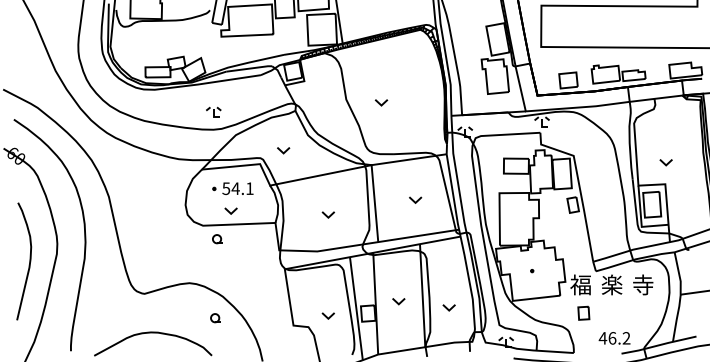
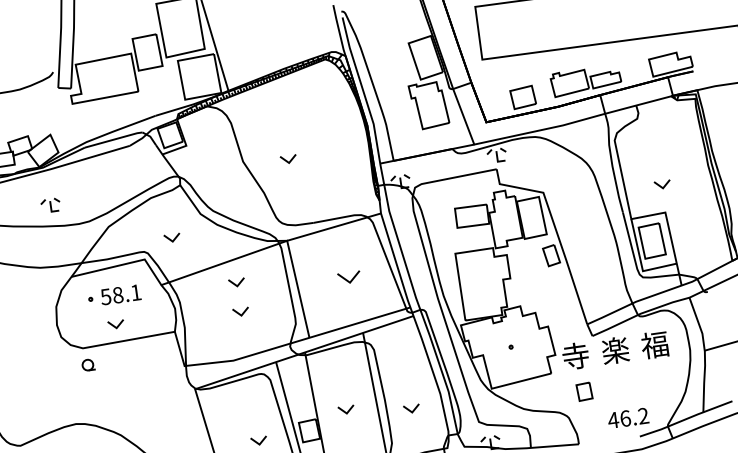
part: (213, 111) -> (50, 204), moved
text: (235, 188) -> (117, 295), 54.1 -> 58.1
part: (327, 191) -> (235, 282), added
part: (415, 199) -> (349, 276), size x1.4
part: (217, 239) -> (88, 365), moved
text: (580, 284) -> (575, 355), 福 -> 寺
text: (642, 284) -> (654, 344), 寺 -> 福

